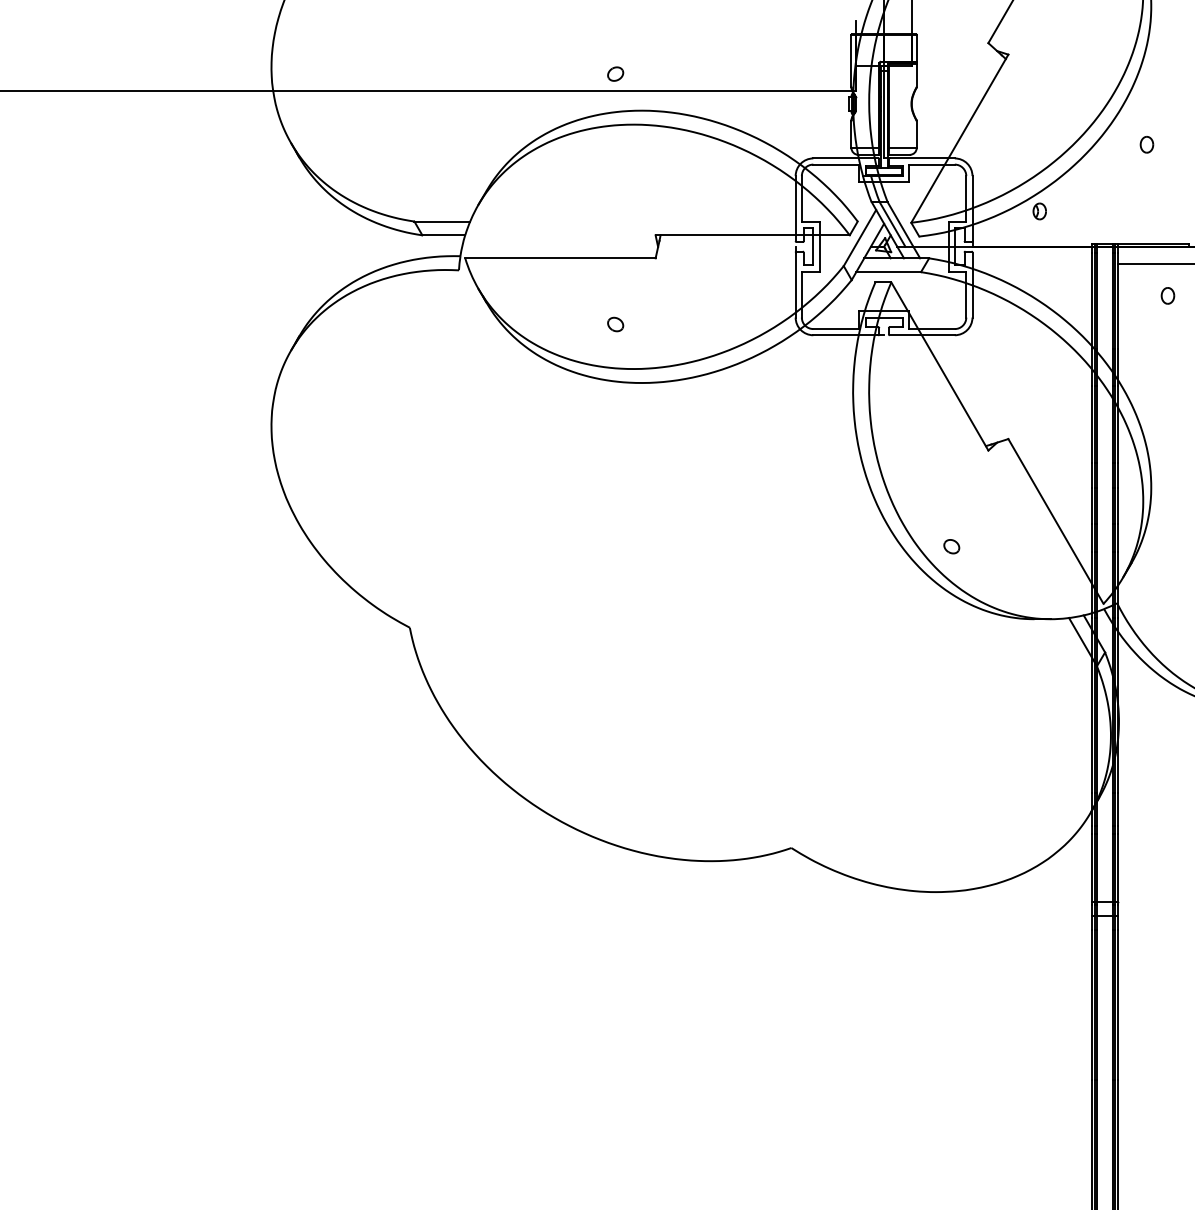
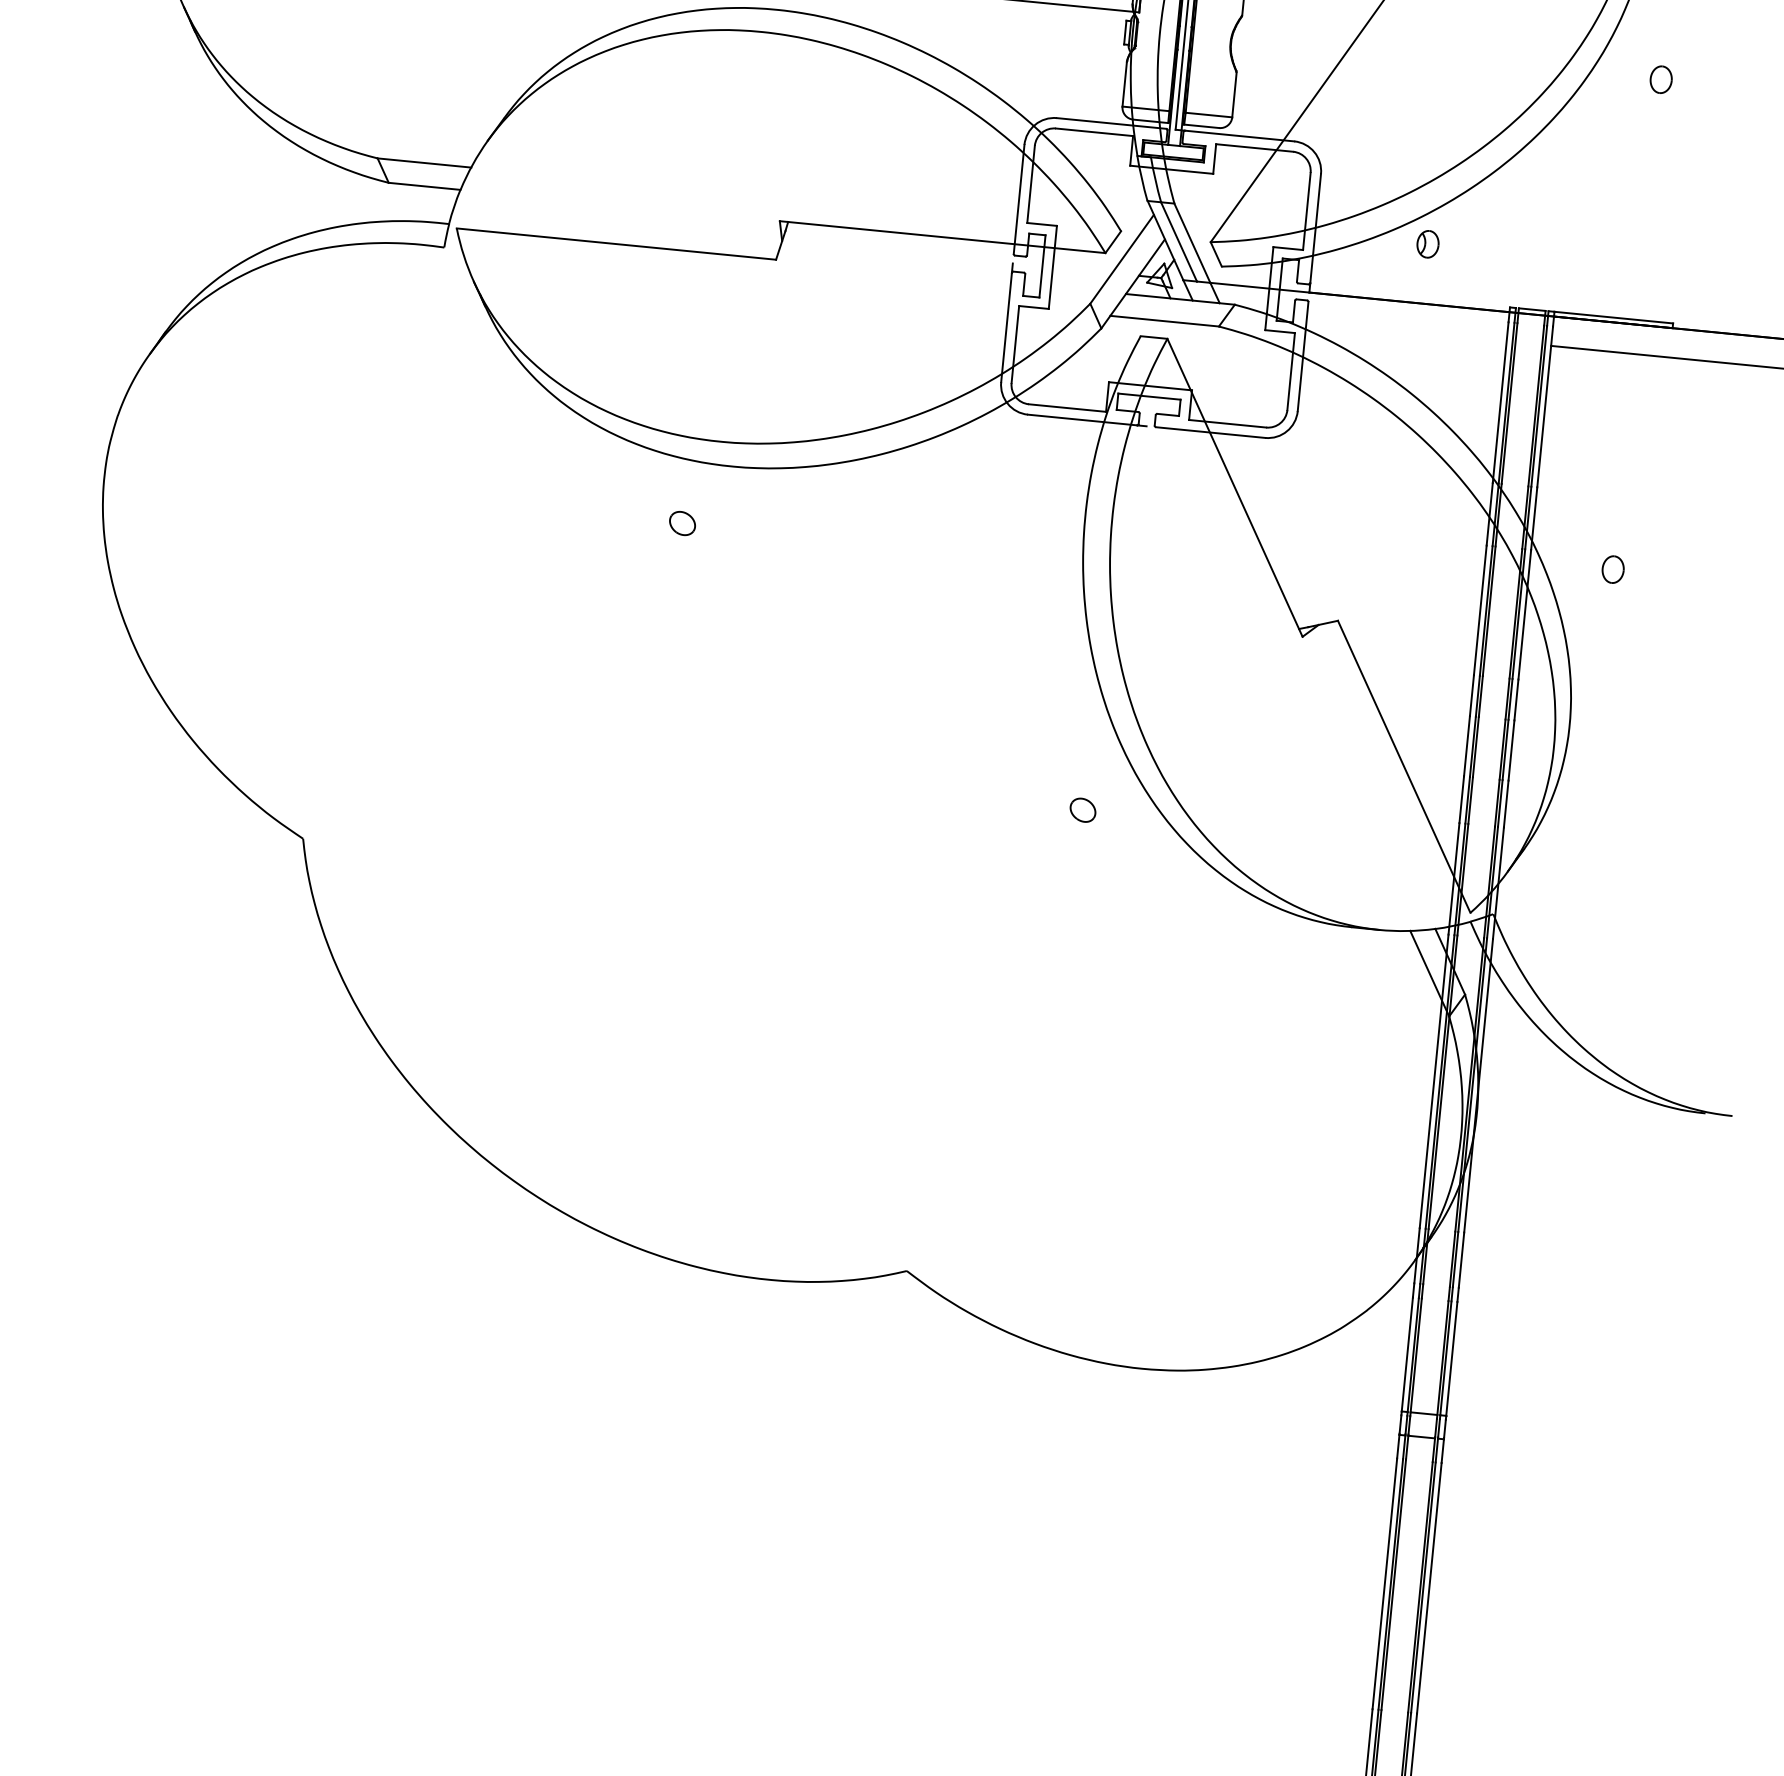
part: (1146, 144) -> (1660, 79), moved
part: (1167, 295) -> (1612, 568), moved
part: (615, 324) -> (682, 523), moved
part: (951, 546) -> (1082, 809), moved

